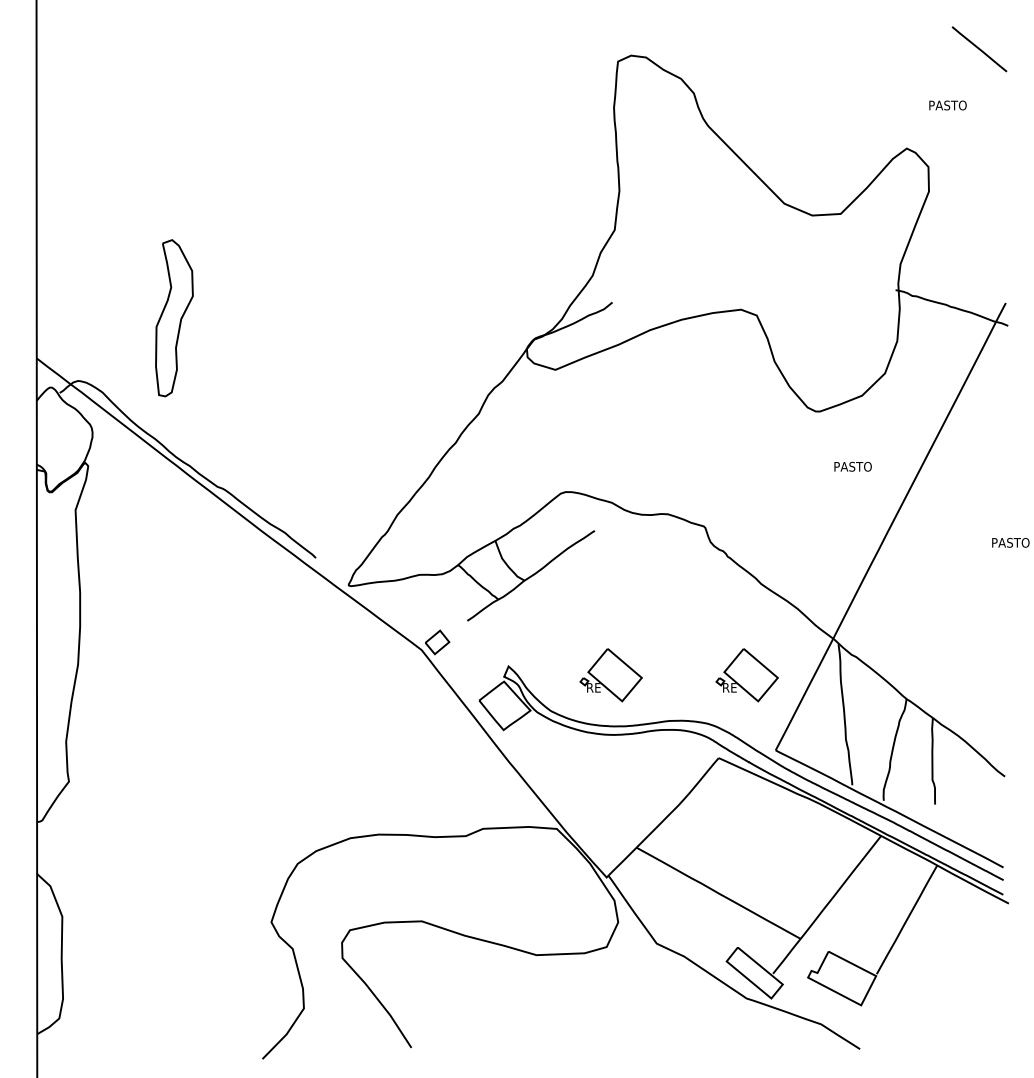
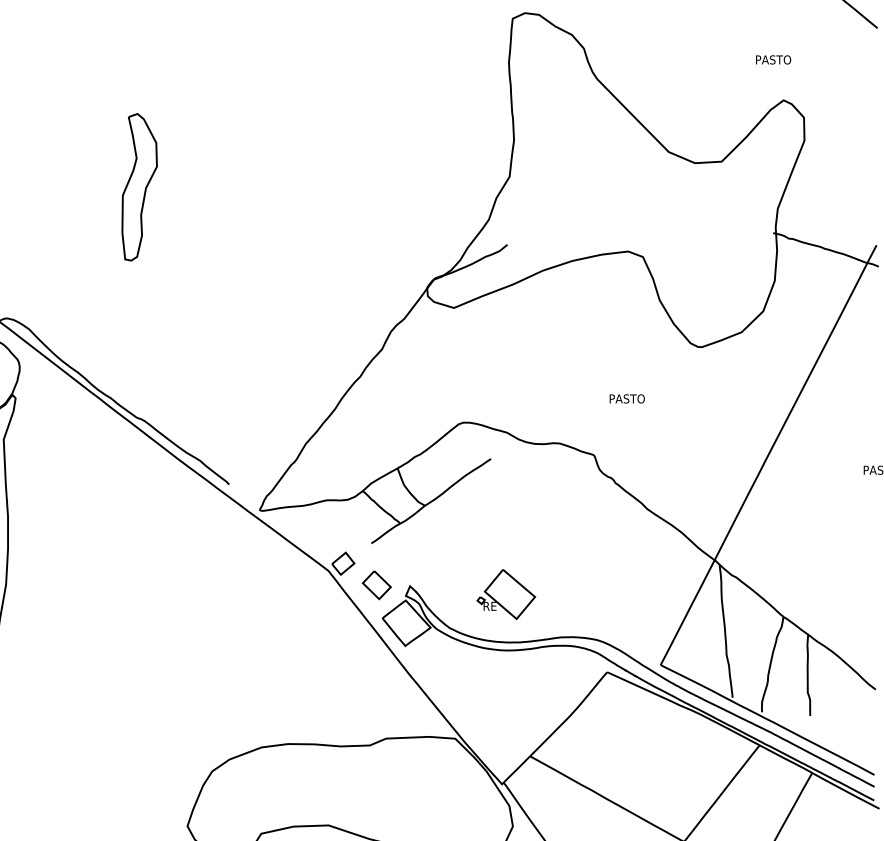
text: (947, 105) -> (773, 59), moved
part: (174, 318) -> (139, 187), moved
text: (852, 466) -> (626, 398), moved
part: (473, 665) -> (377, 585), added
part: (746, 675) -> (633, 594), removed

